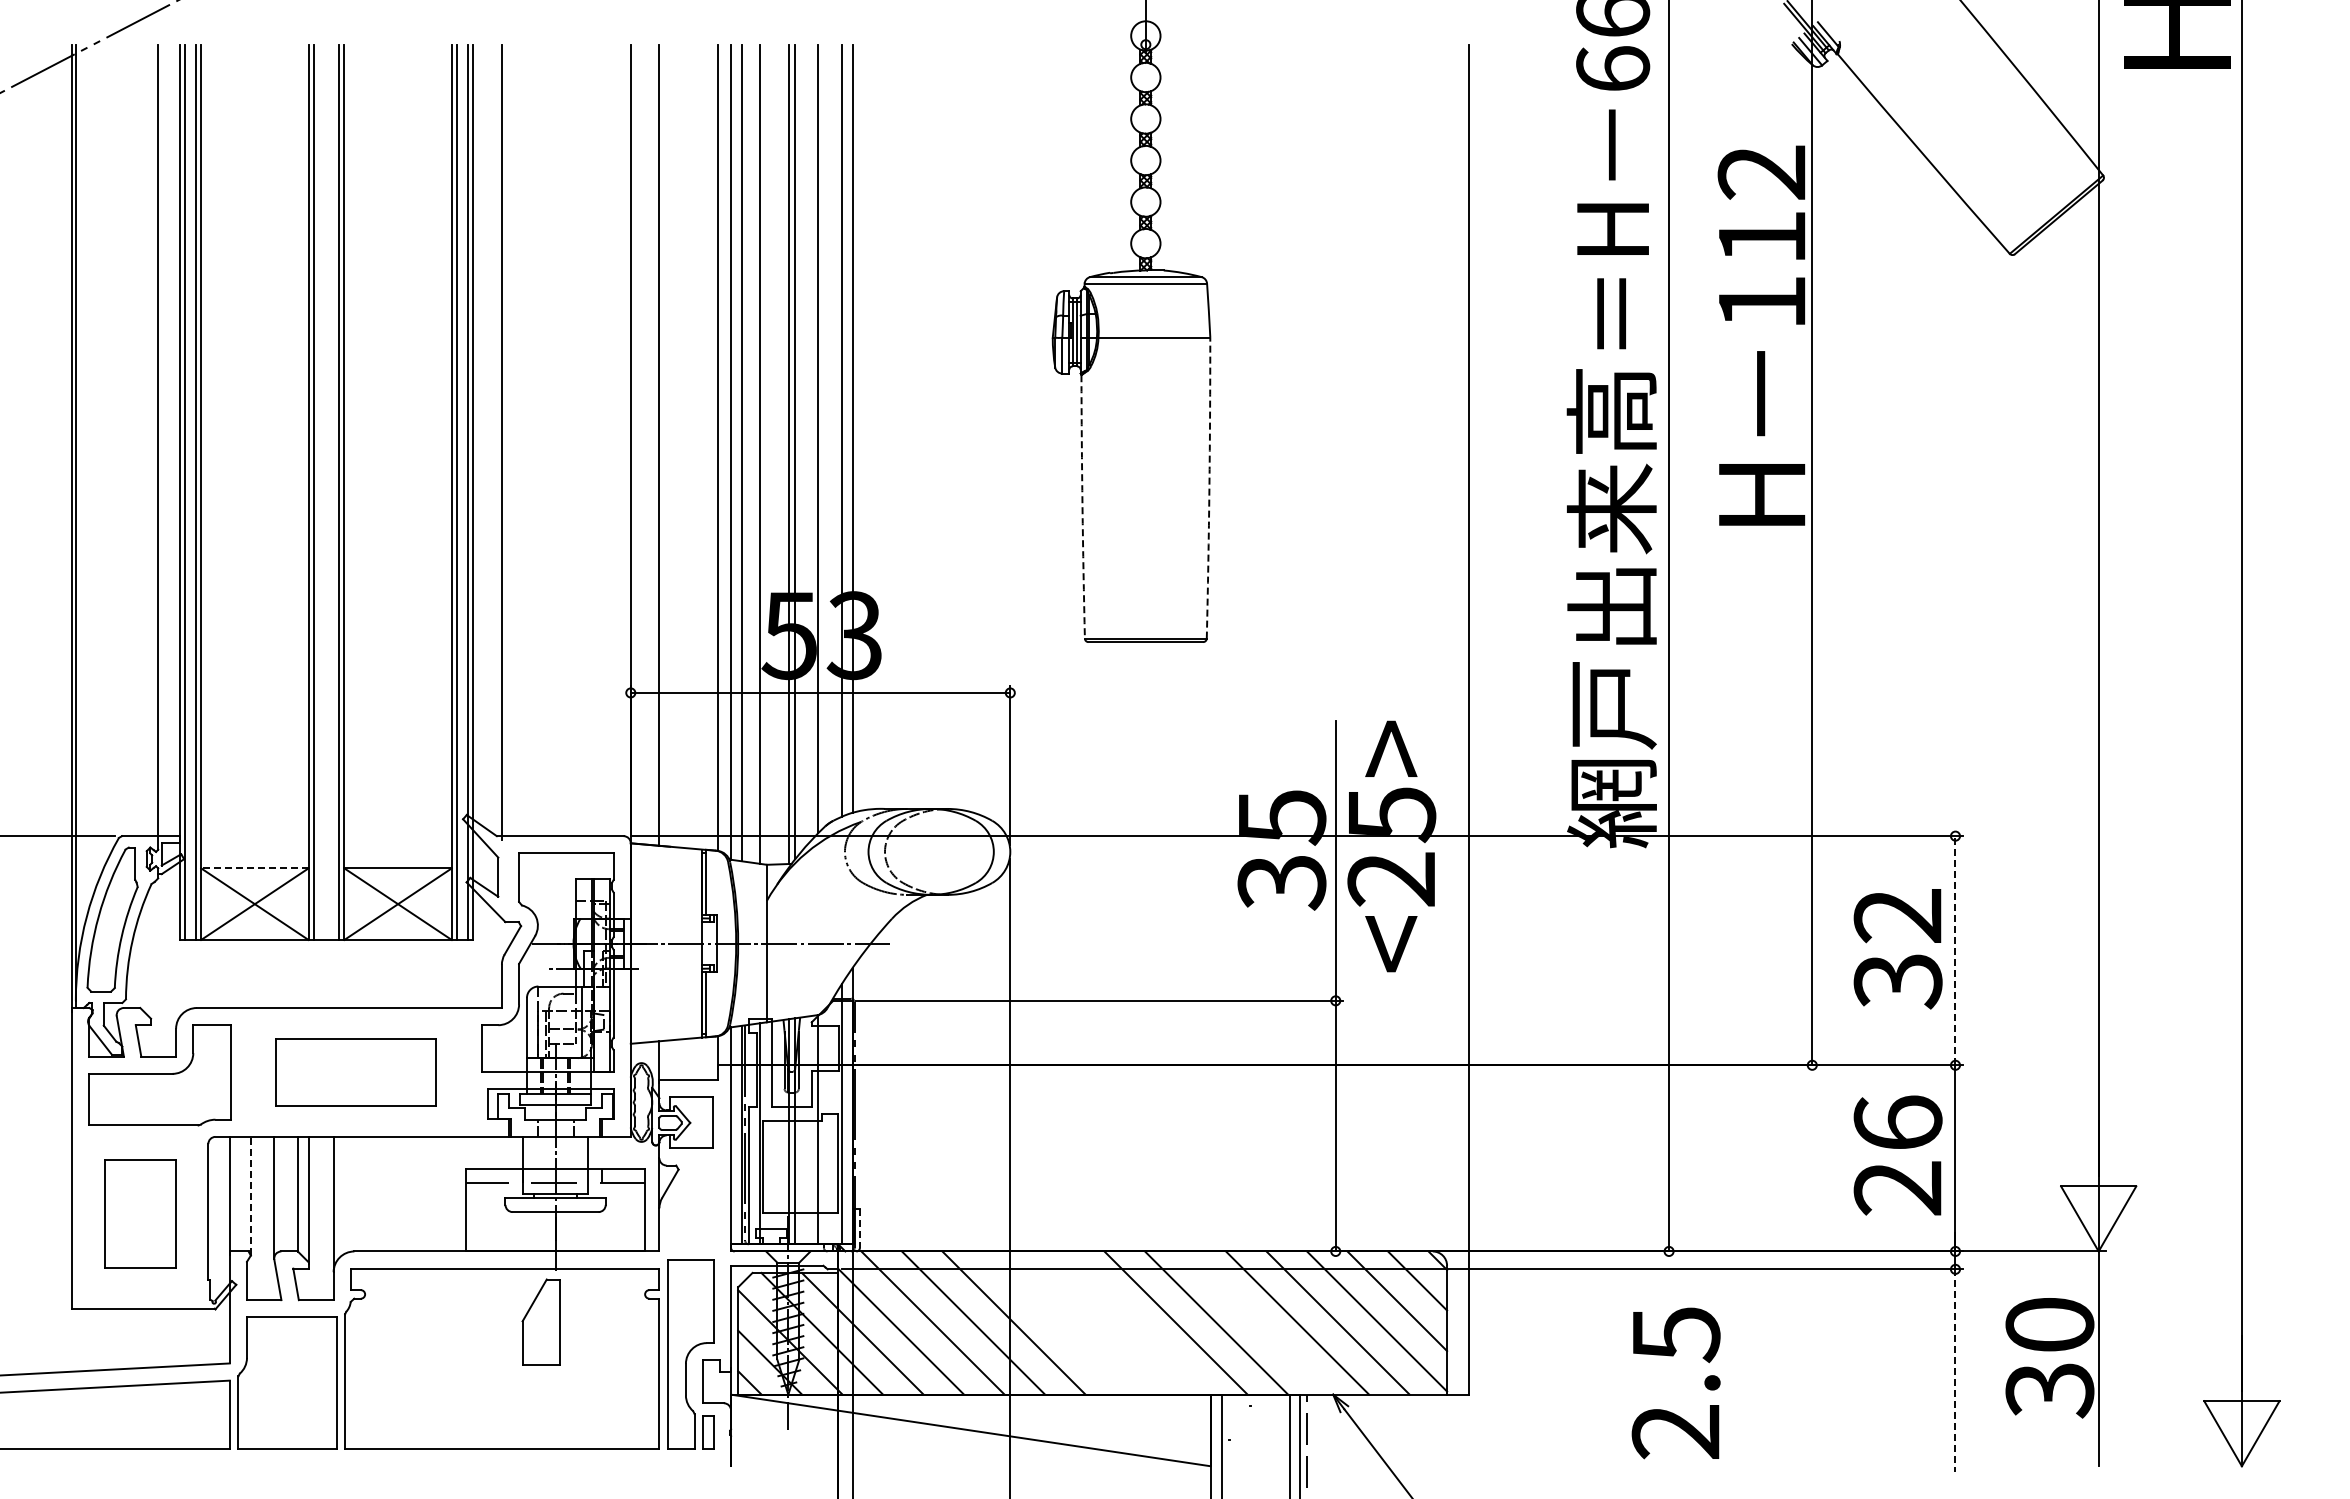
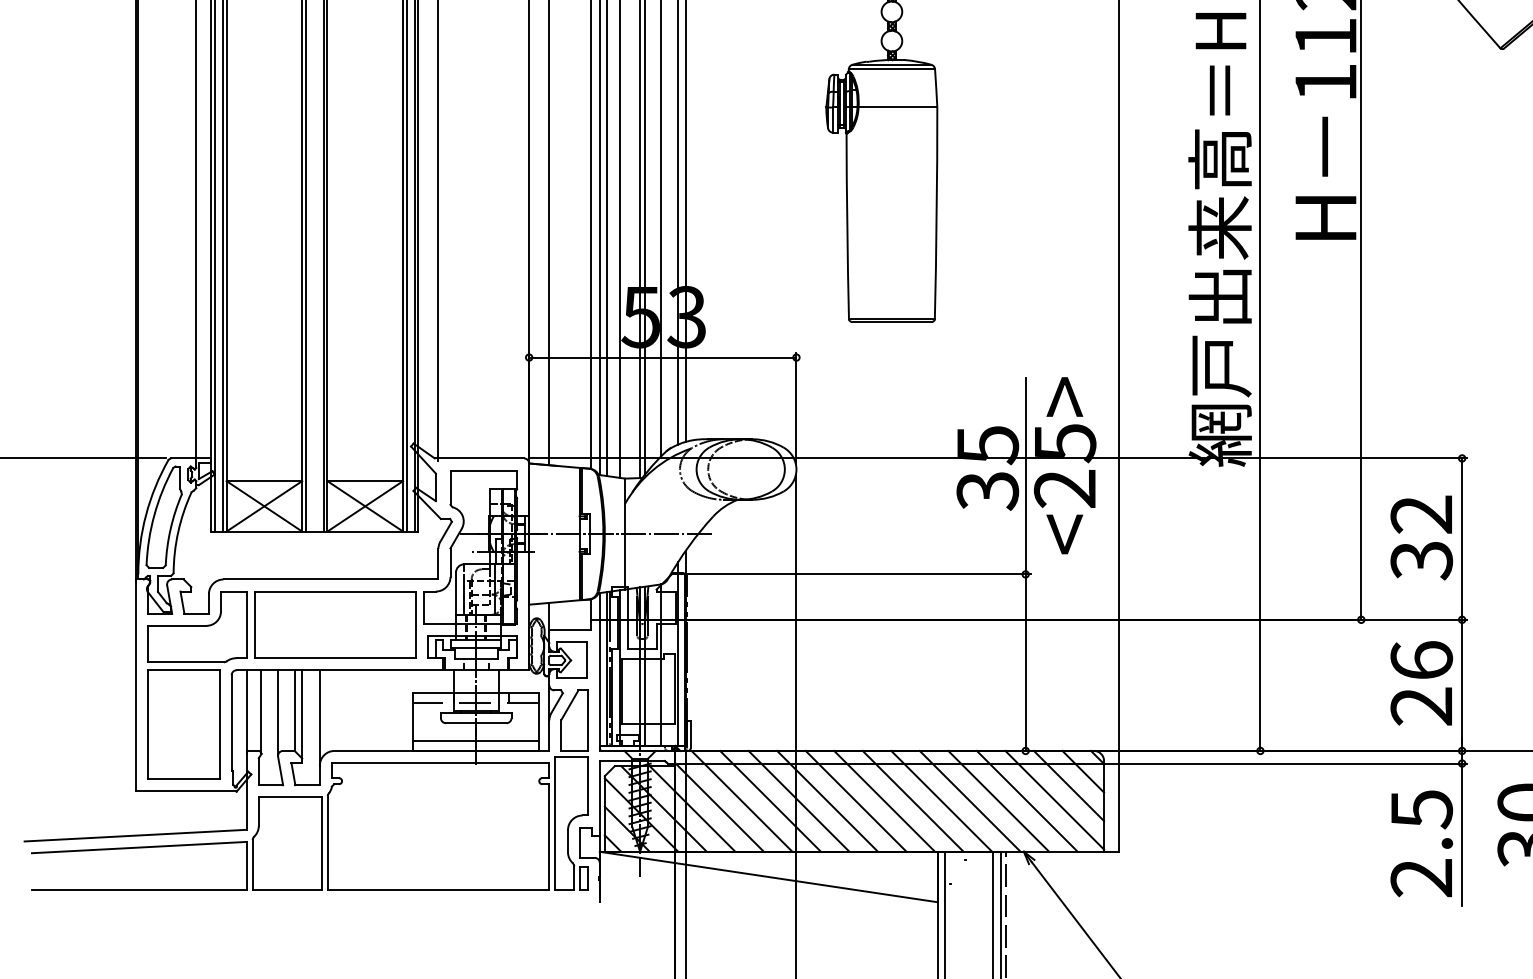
arc: (1209, 488) -> (936, 213), dashed -> solid
arc: (1082, 506) -> (847, 226), dashed -> solid
line: (254, 868) -> (264, 481), dashed -> solid
line: (1955, 950) -> (1462, 538), dashed -> solid
part: (355, 1072) -> (335, 624), size x1.43
line: (250, 1195) -> (261, 711), dashed -> solid
part: (139, 1214) -> (183, 724), size x1.43
line: (859, 1228) -> (690, 734), dashed -> solid
line: (555, 1237) -> (476, 741), added
part: (540, 1321) -> (574, 719), moved
line: (1054, 1322) -> (827, 800), added
line: (1094, 1322) -> (855, 800), added
line: (1135, 1322) -> (884, 800), added
line: (1256, 1322) -> (969, 800), added
line: (1955, 1371) -> (1462, 835), dashed -> solid
text: (1675, 1383) -> (1421, 843), moved

